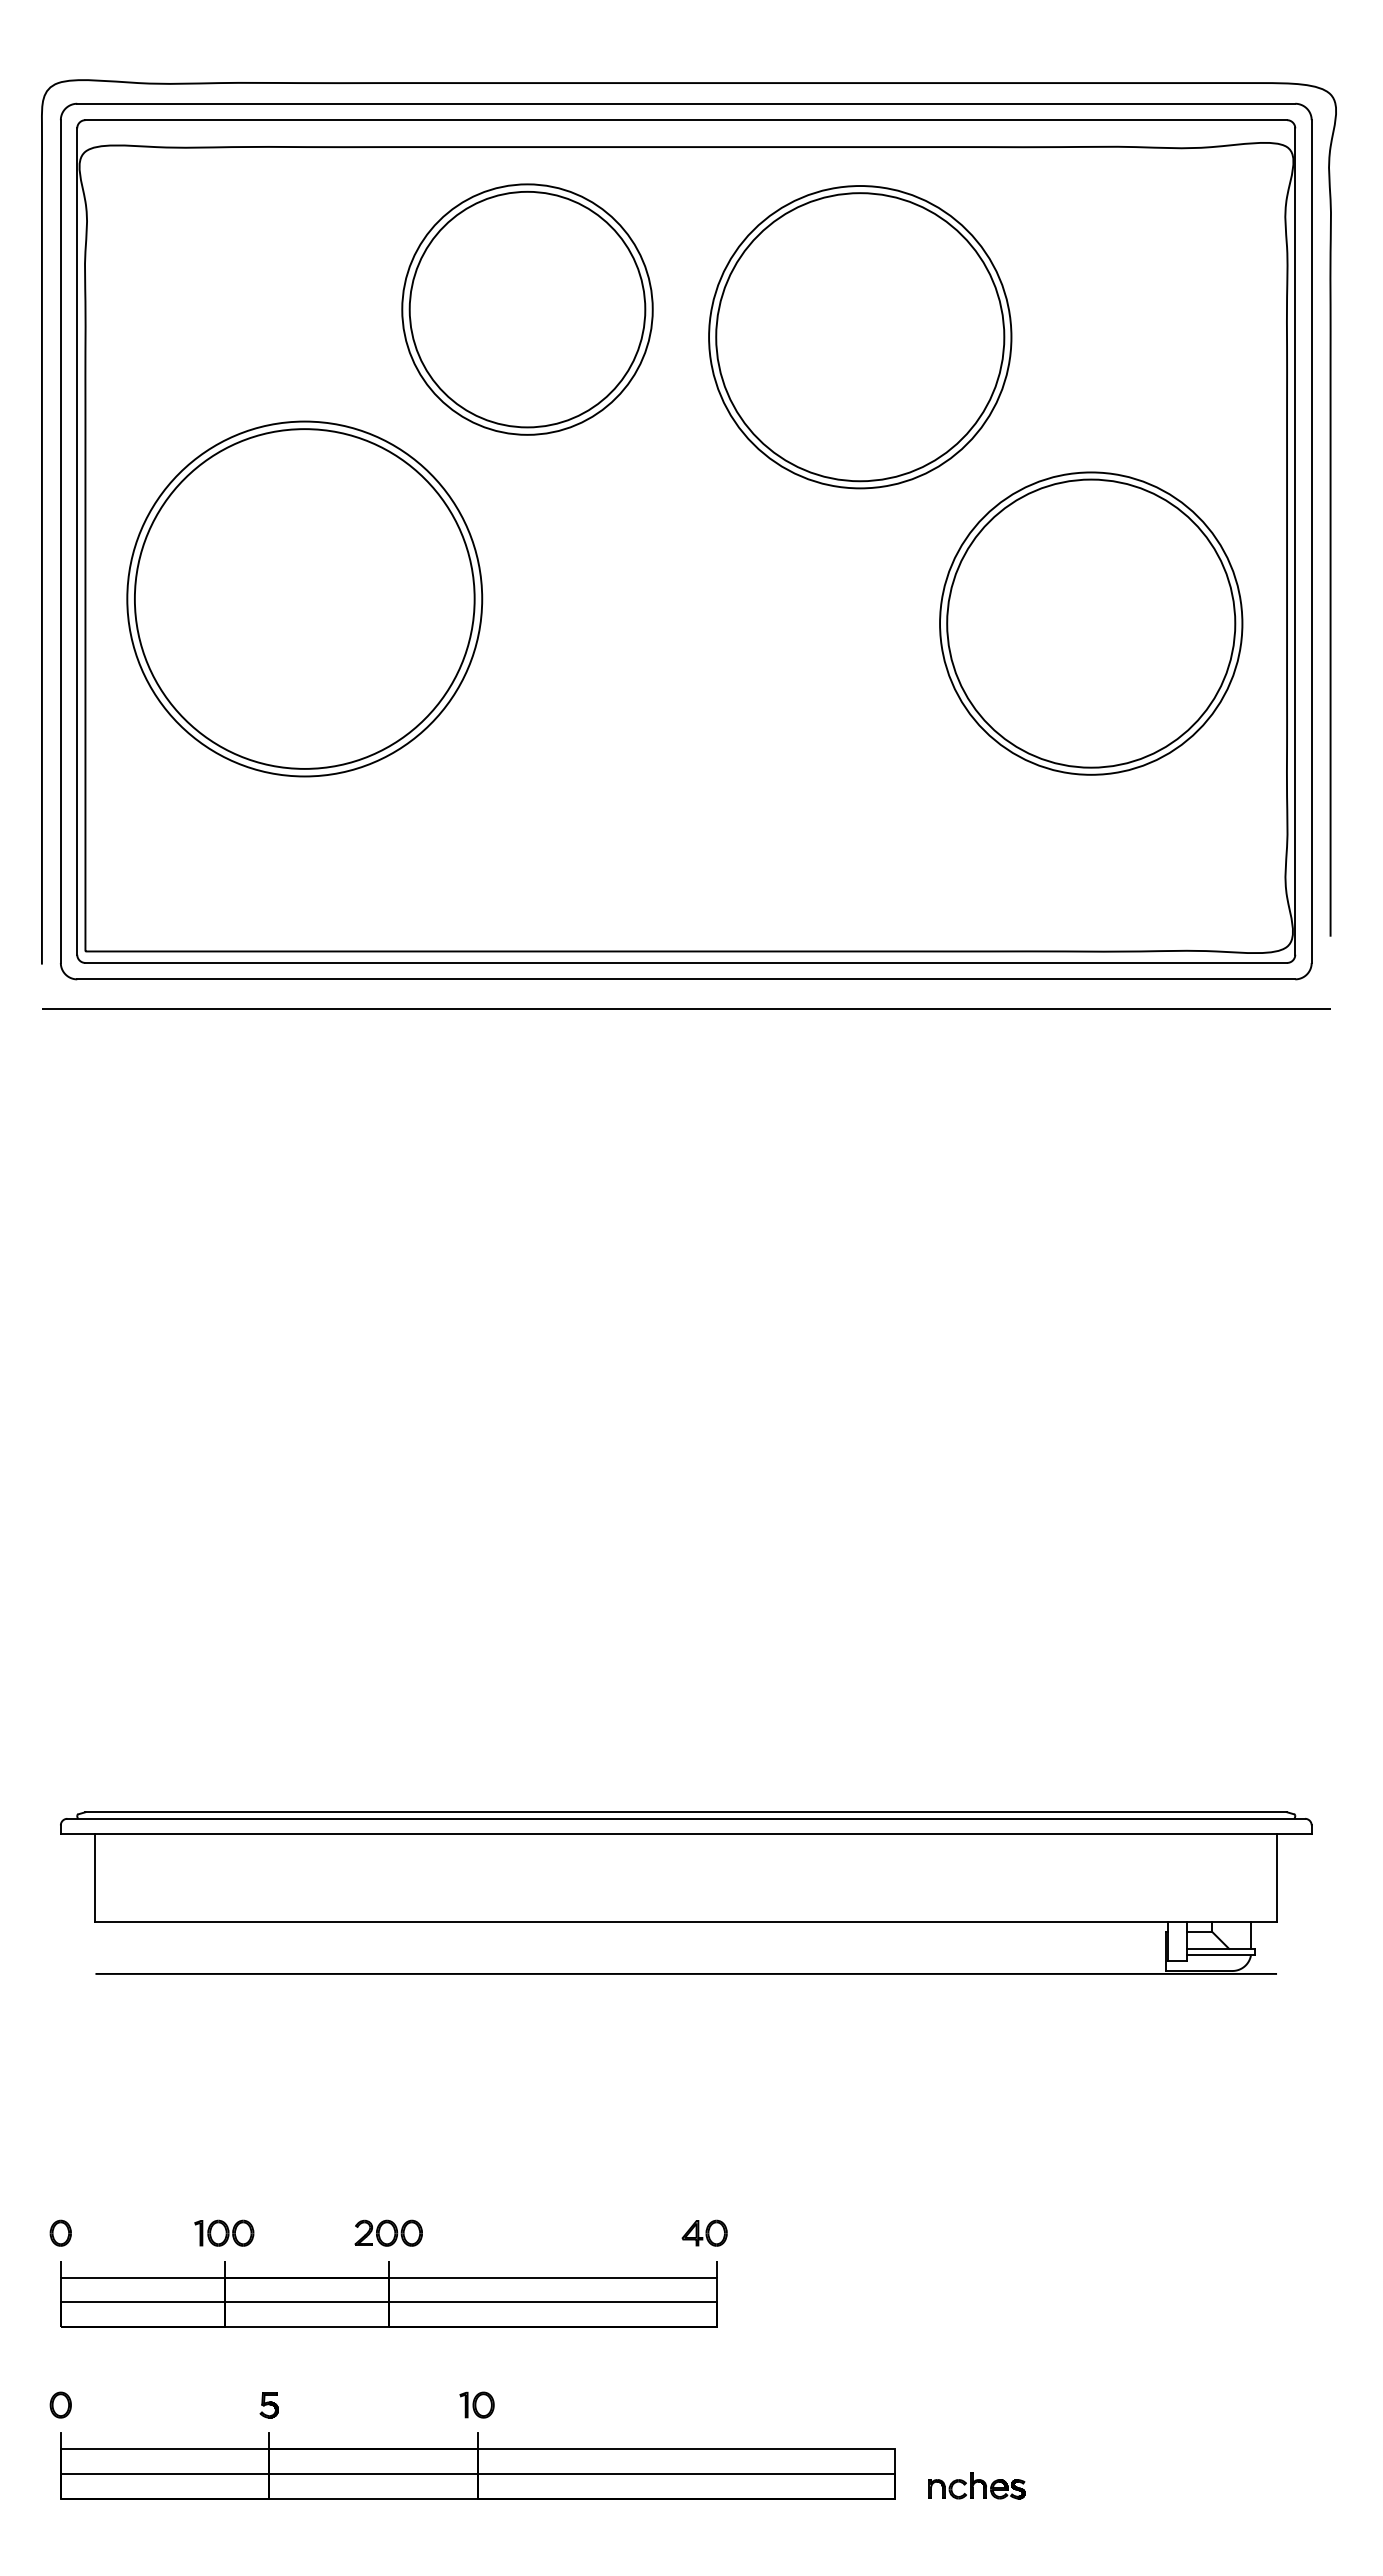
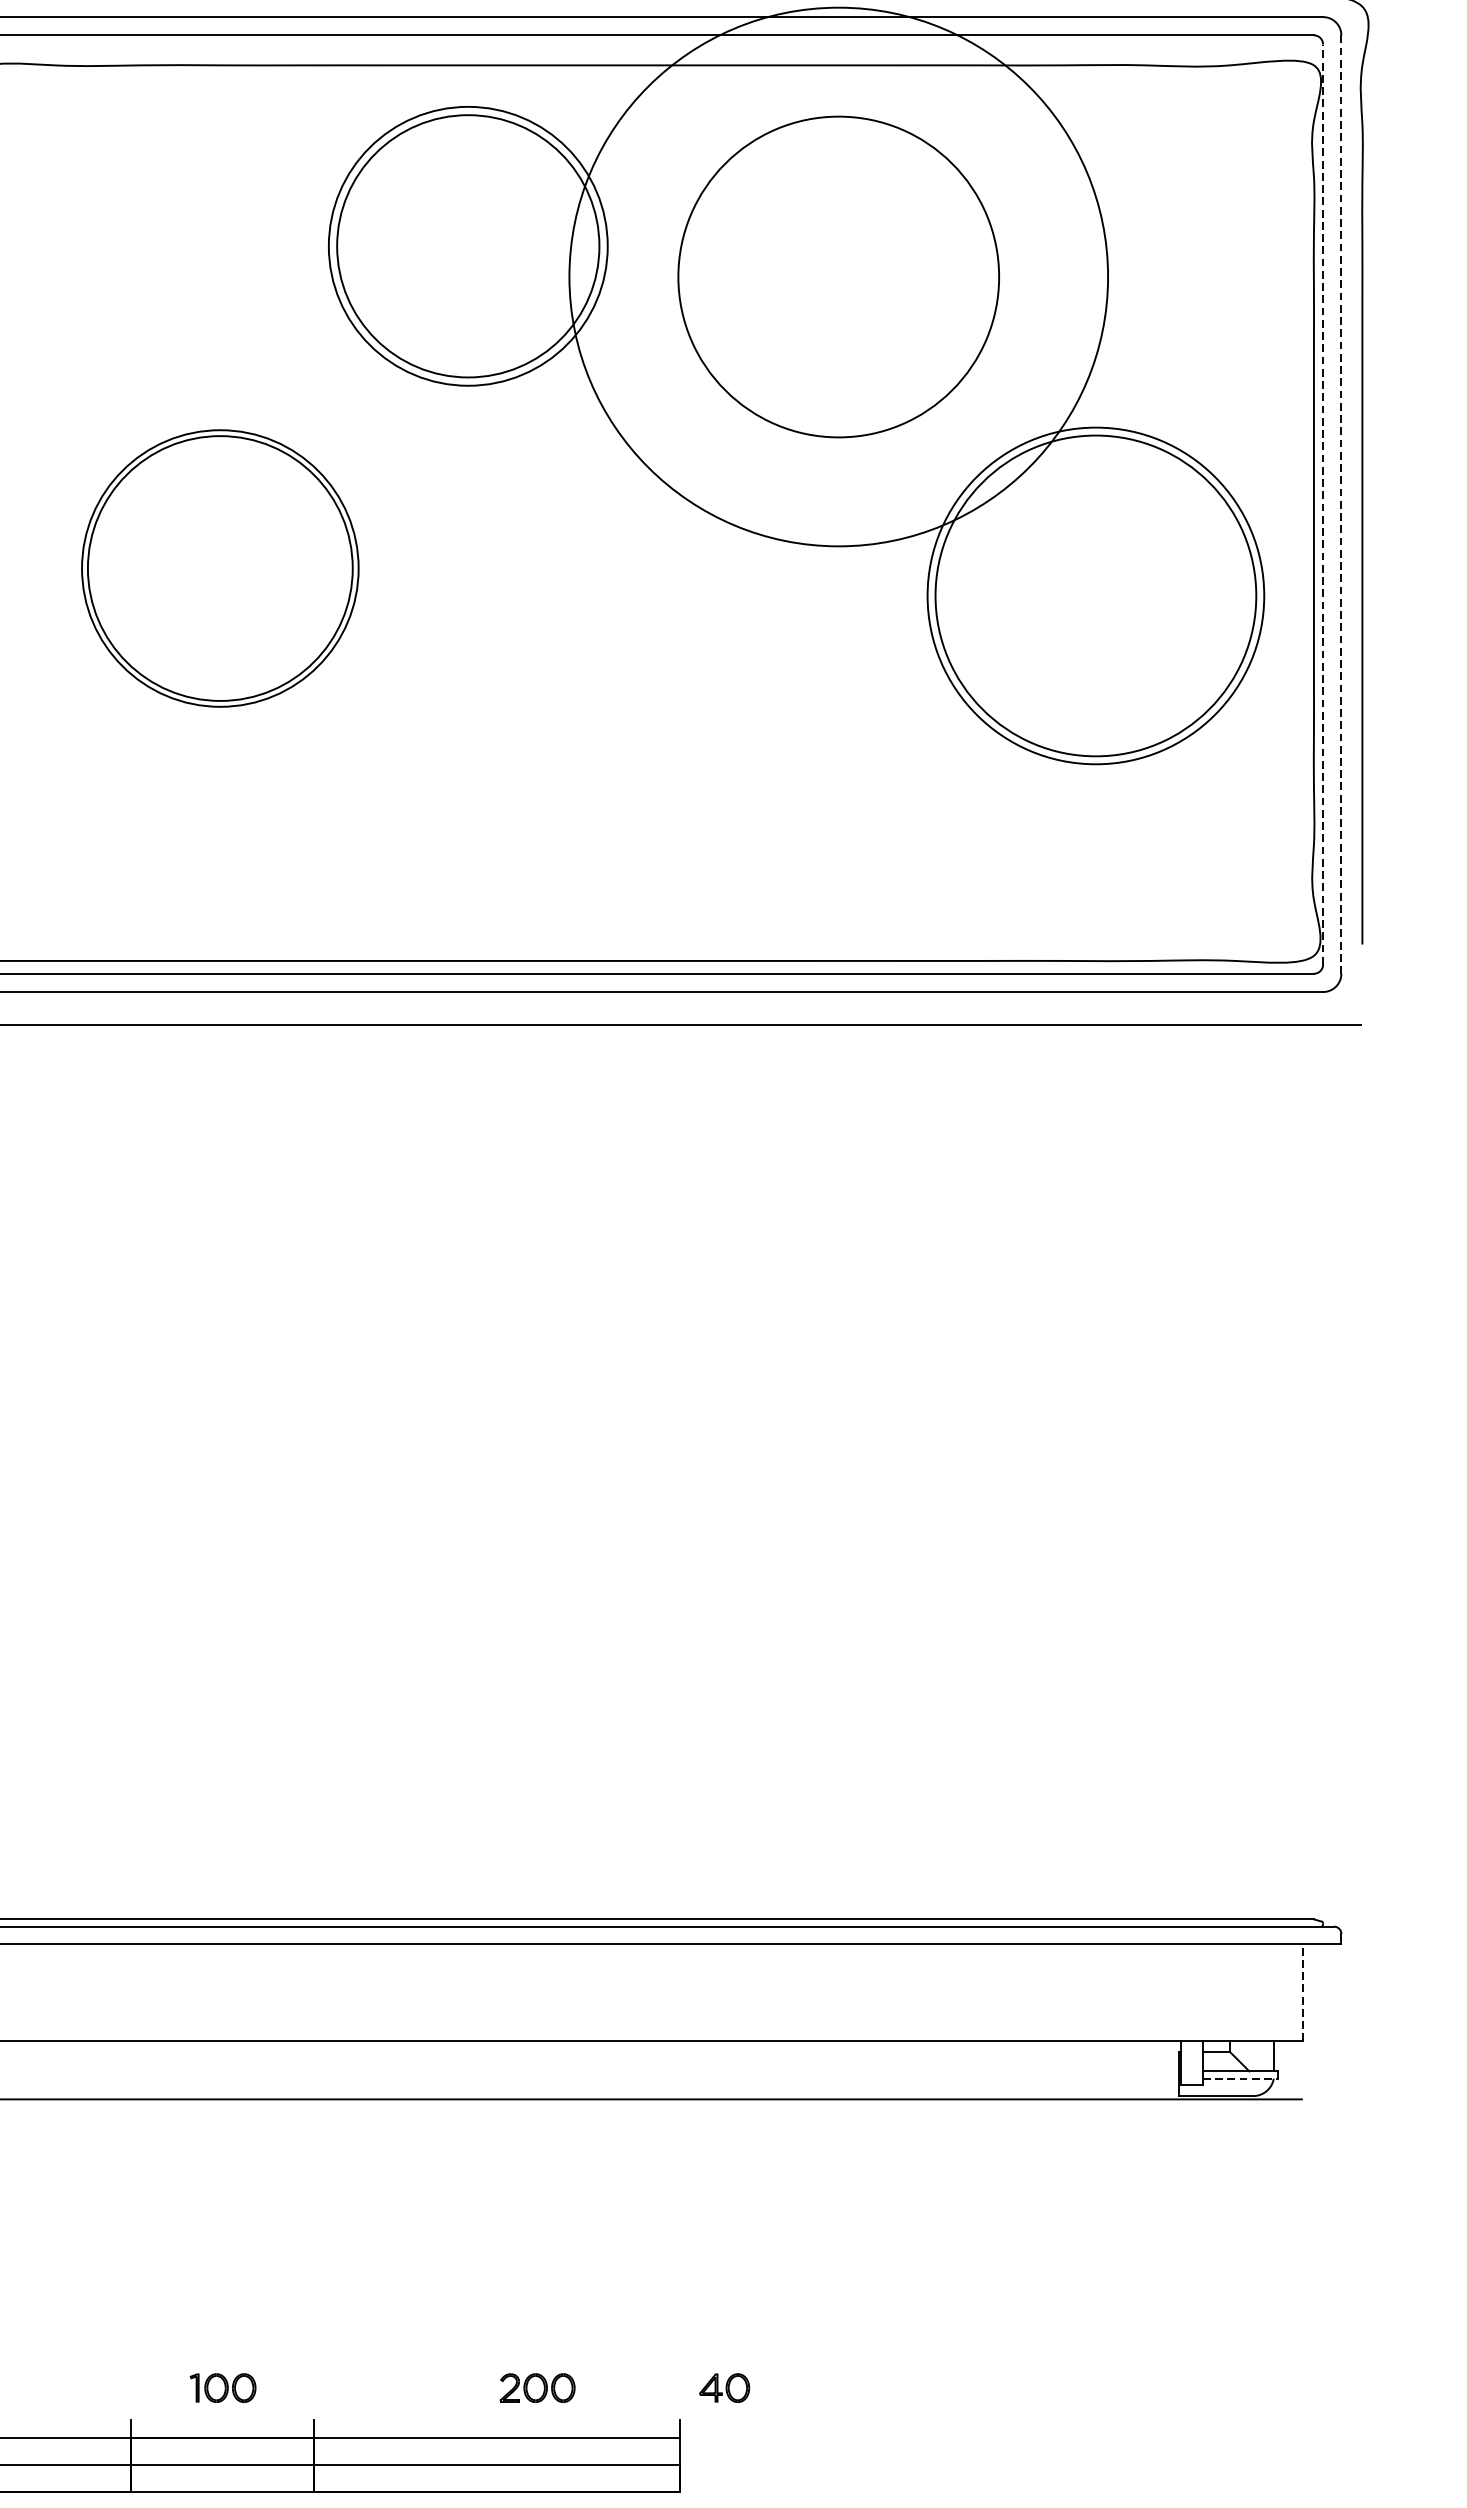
circle: (860, 337) -> (839, 277), size x1.6
line: (1295, 541) -> (1323, 504), solid -> dashed
line: (1311, 542) -> (1341, 505), solid -> dashed
part: (304, 598) -> (219, 567), size x0.7
line: (1277, 1878) -> (1303, 1993), solid -> dashed
line: (1220, 1955) -> (1239, 2078), solid -> dashed
part: (224, 2232) -> (223, 2387), moved
part: (388, 2232) -> (537, 2387), moved
part: (704, 2232) -> (724, 2387), moved

